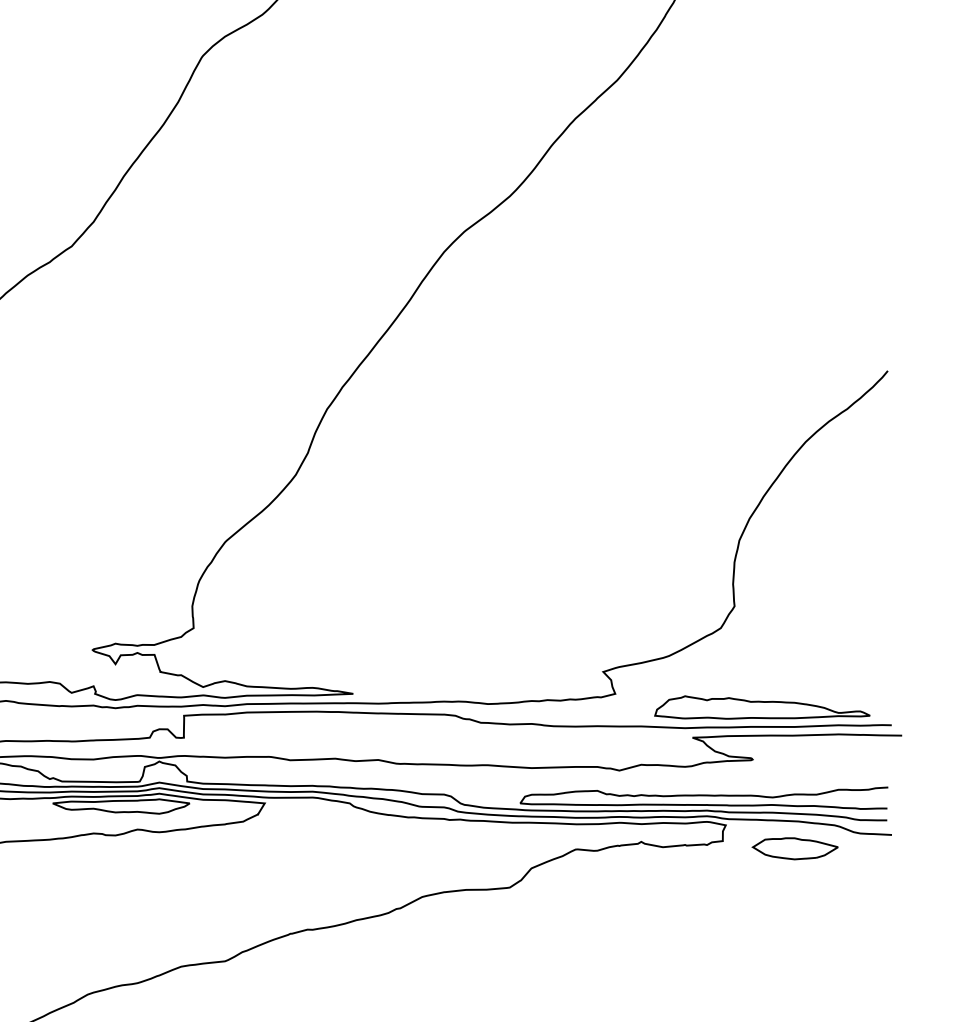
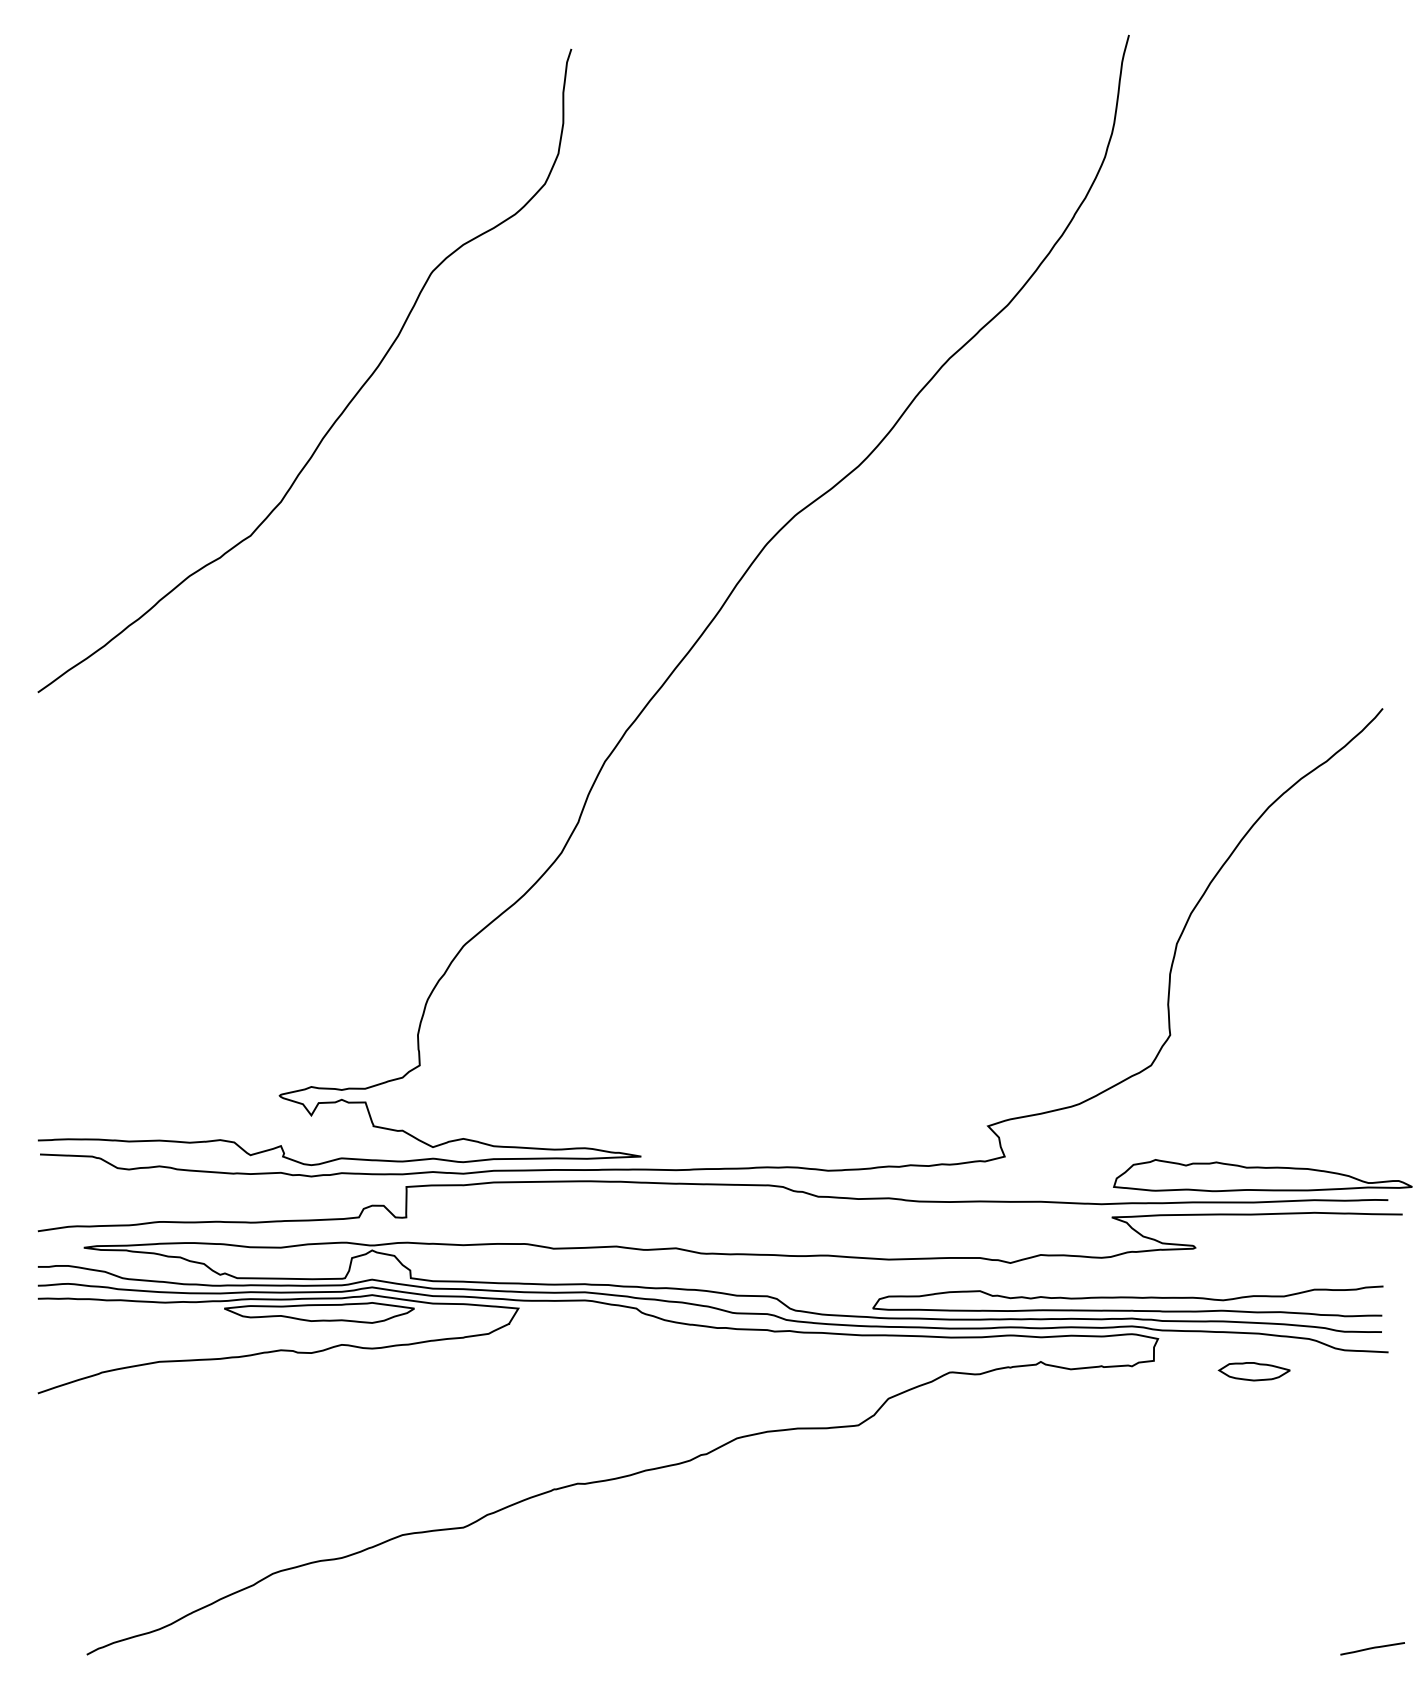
part: (762, 707) -> (1262, 1175), moved
part: (795, 848) -> (1254, 1371), size x0.6

